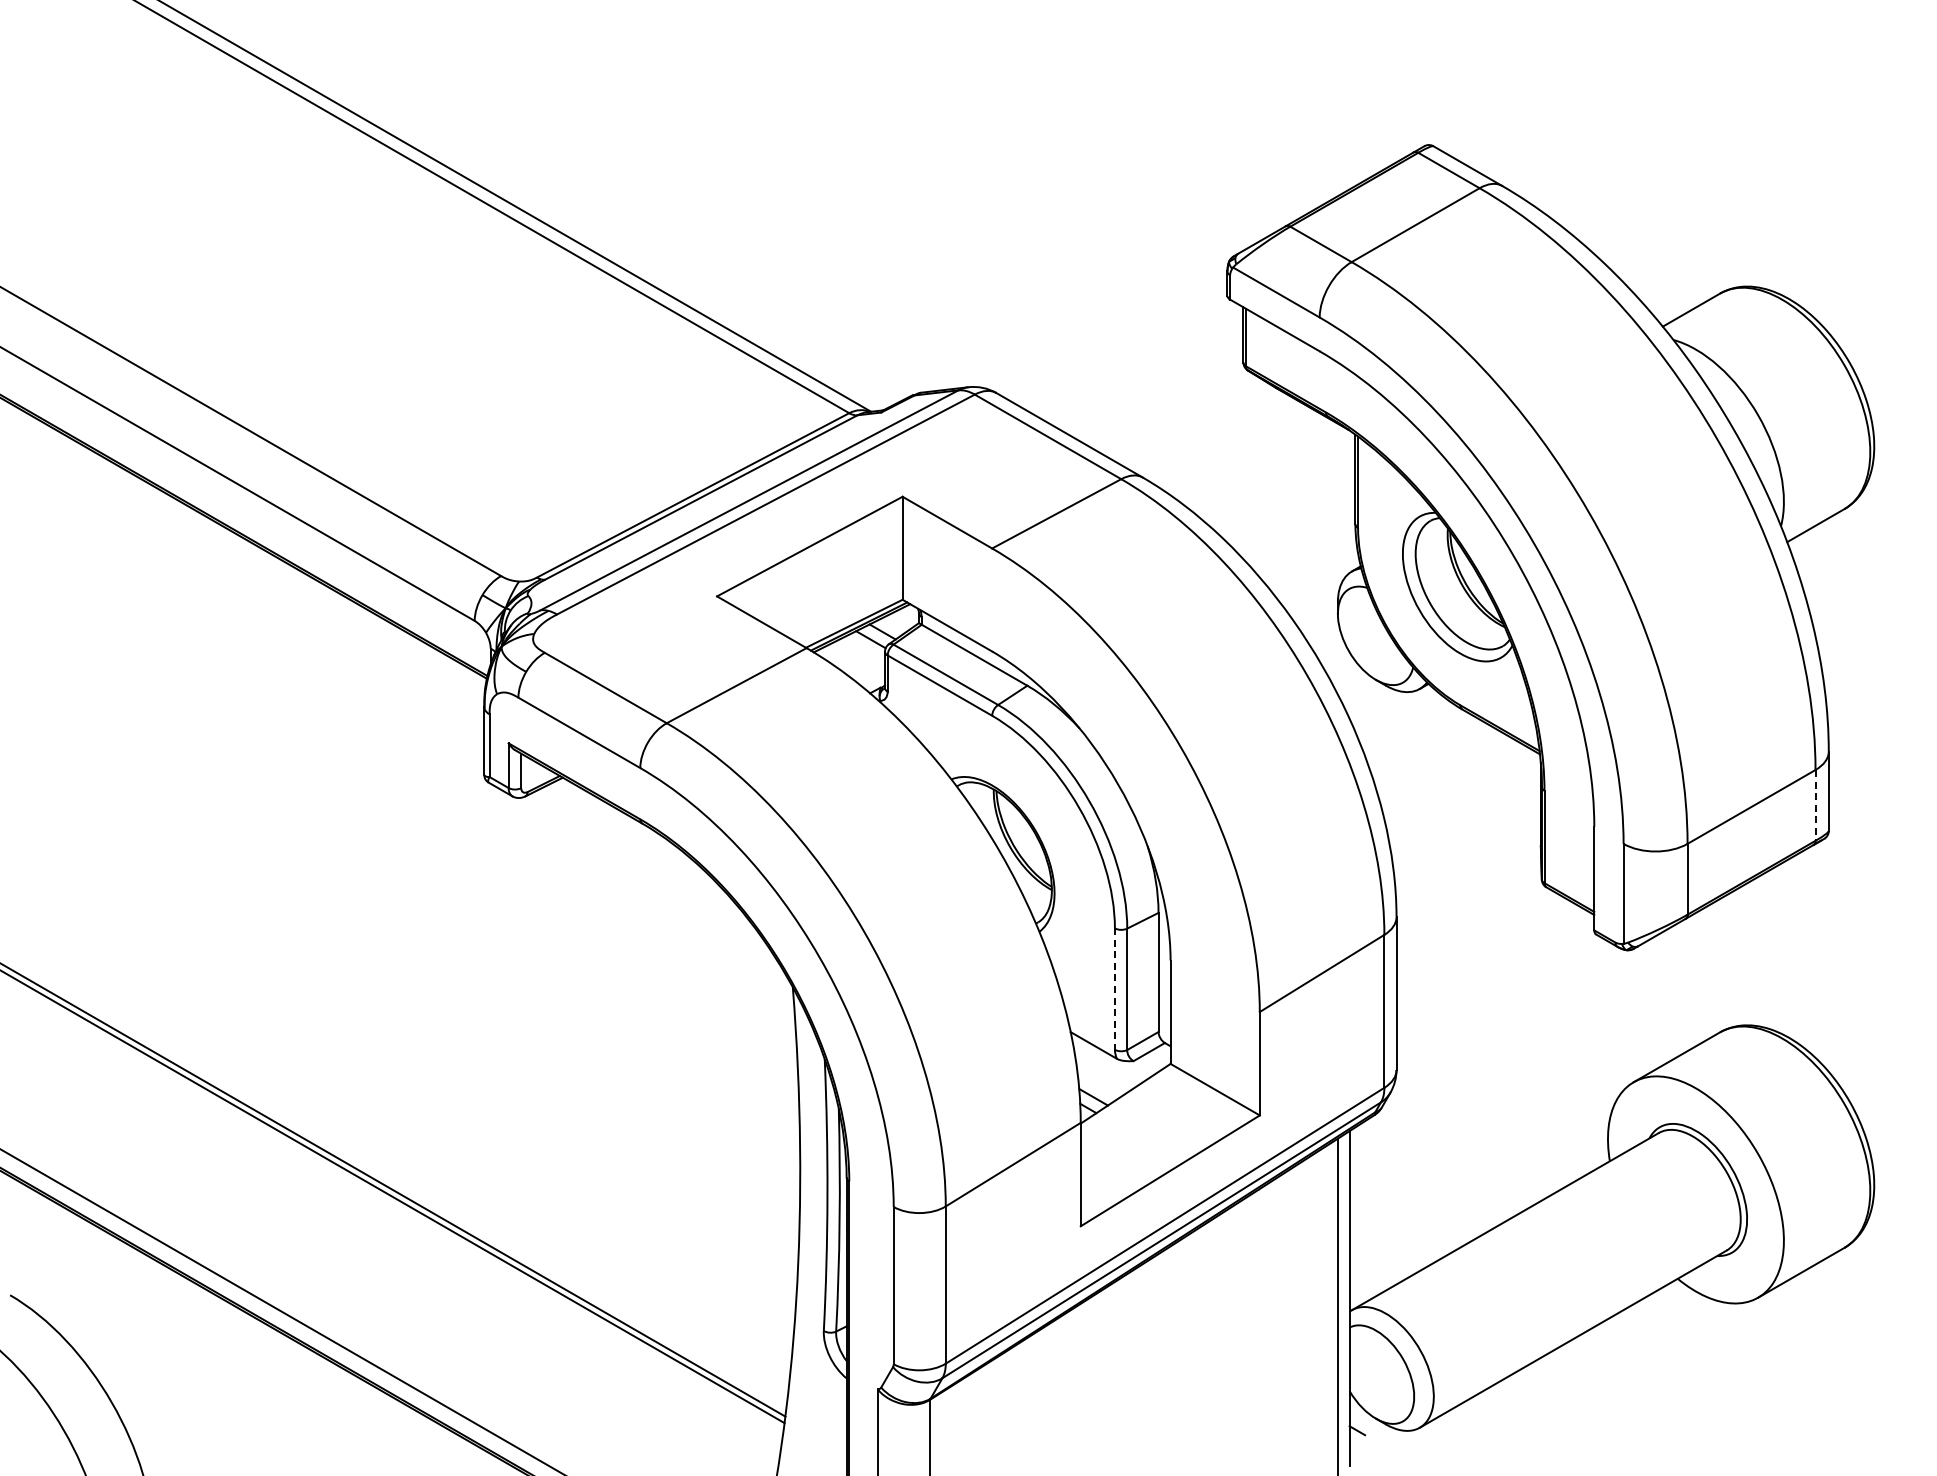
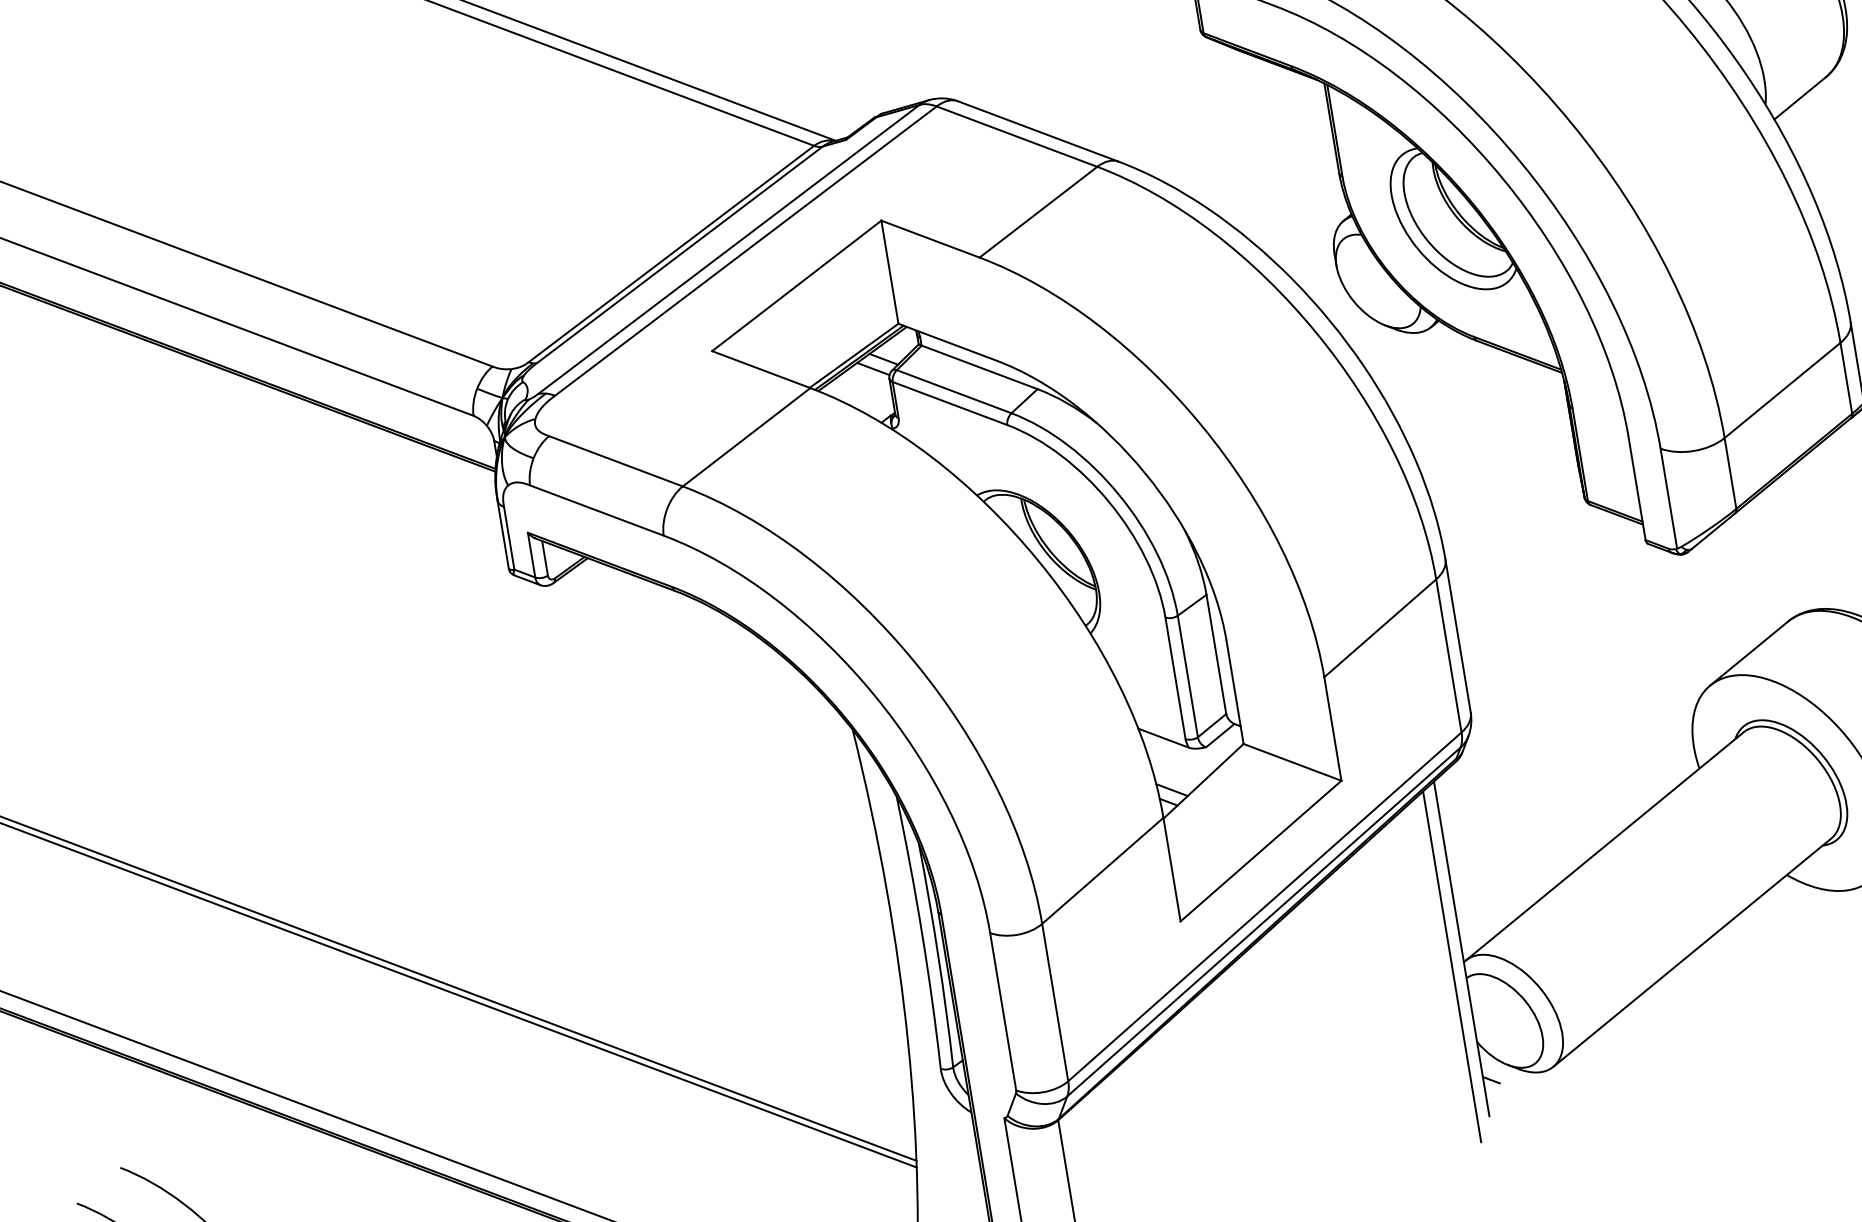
line: (1815, 805) -> (1846, 378), dashed -> solid
line: (1114, 989) -> (1175, 678), dashed -> solid

